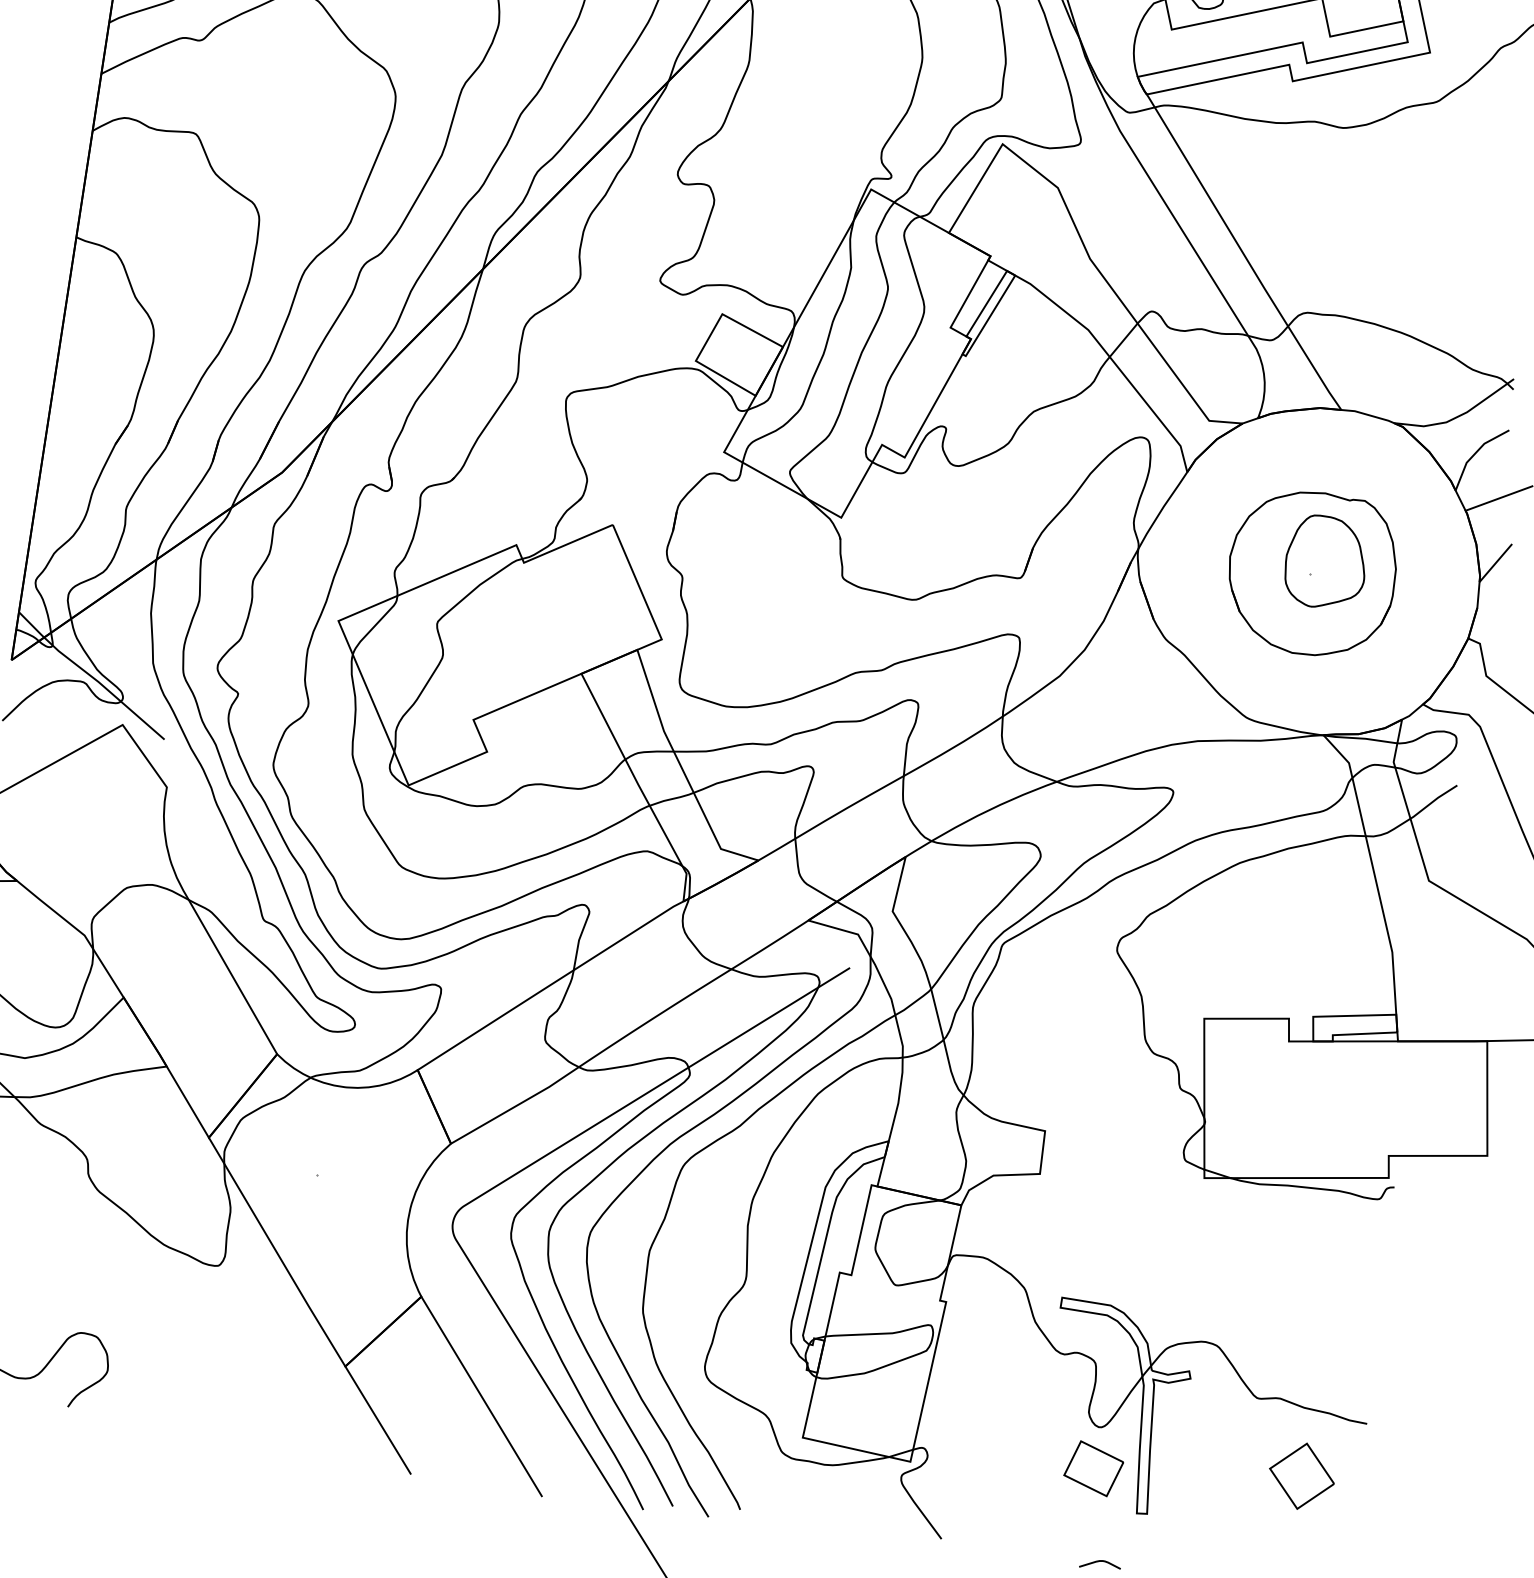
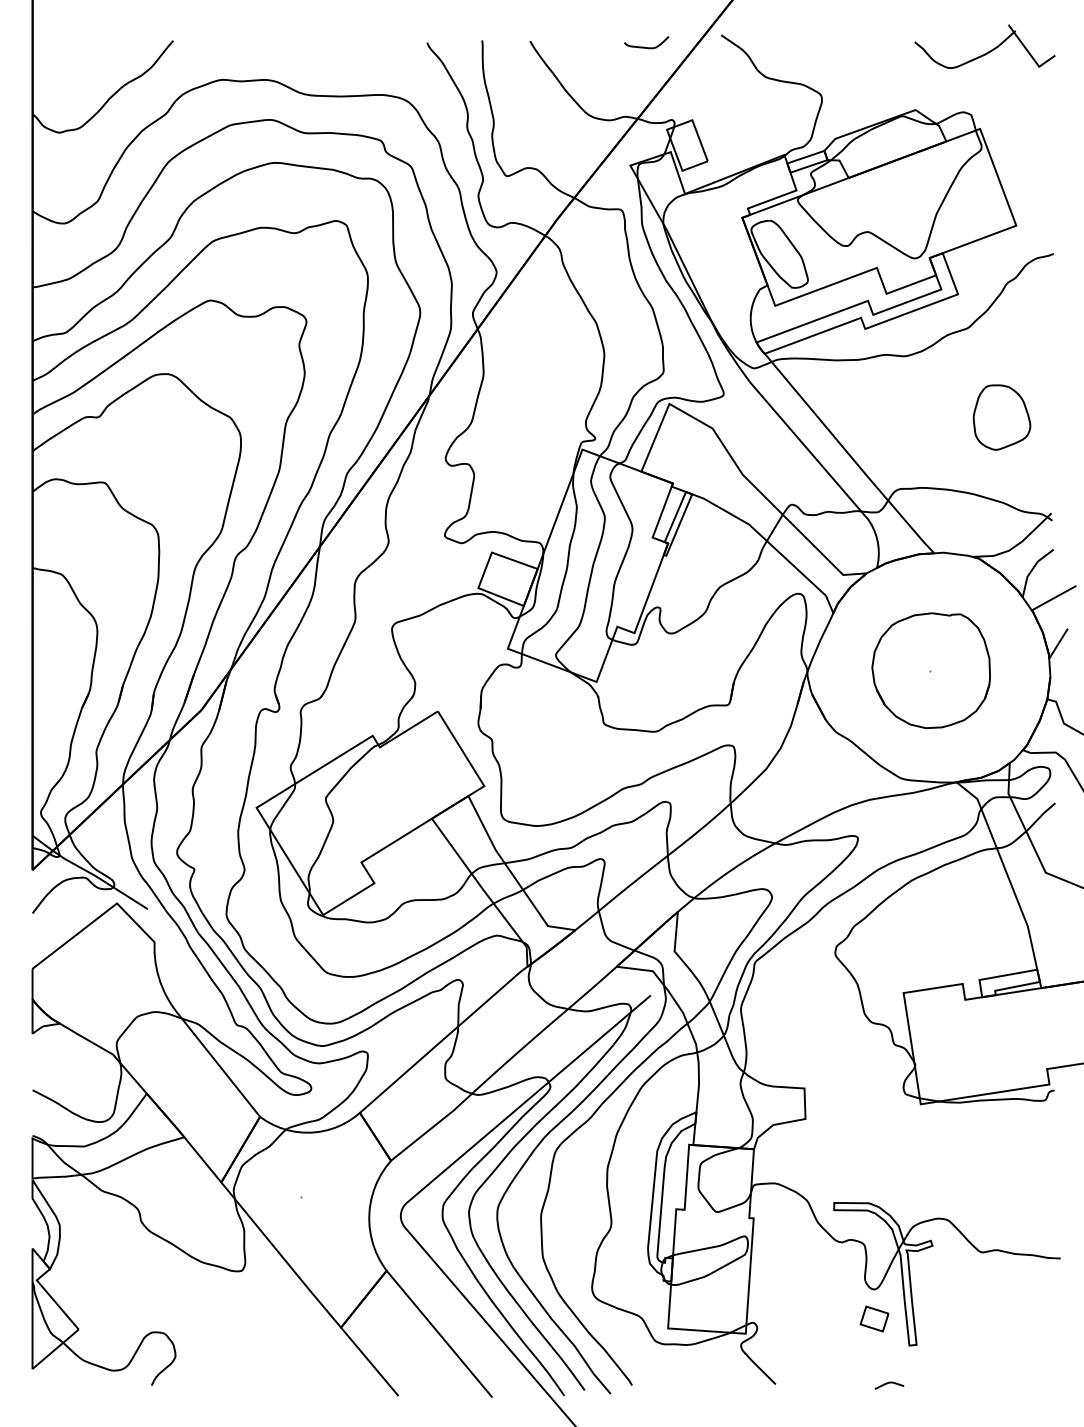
part: (1325, 562) -> (1001, 417), moved
part: (1093, 1467) -> (874, 1318), size x0.7
part: (1301, 1475) -> (1020, 1301), removed

